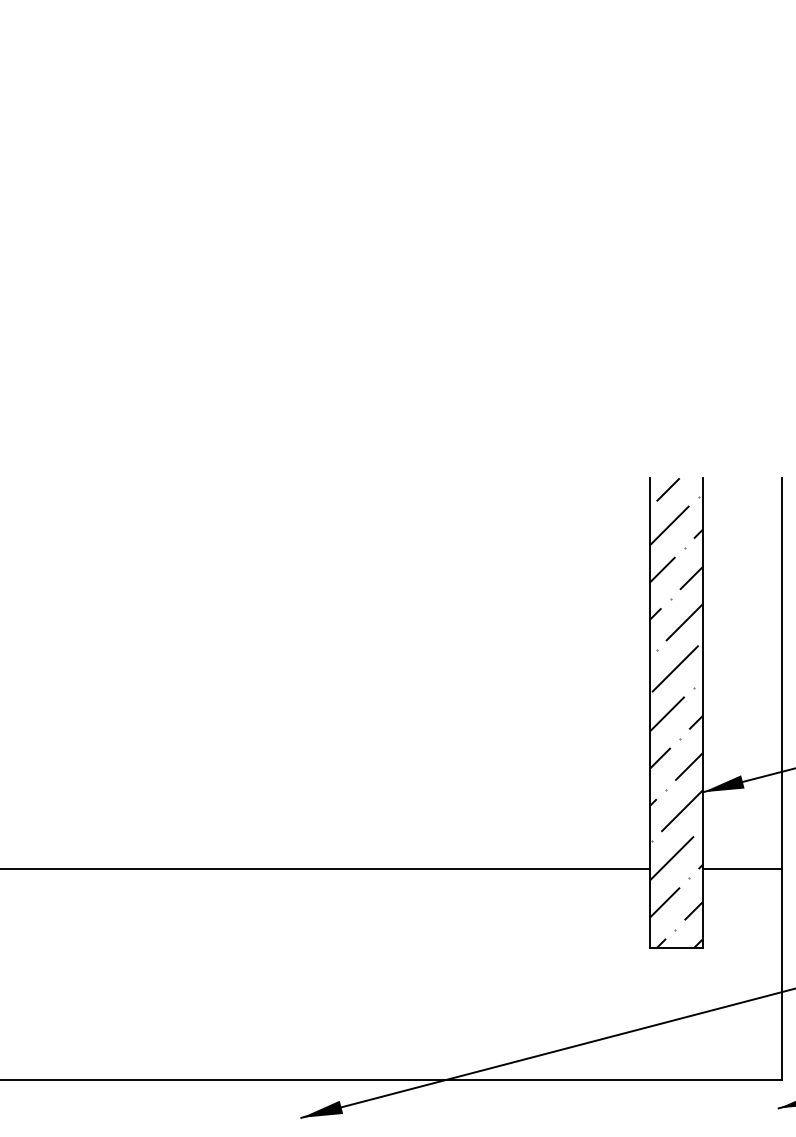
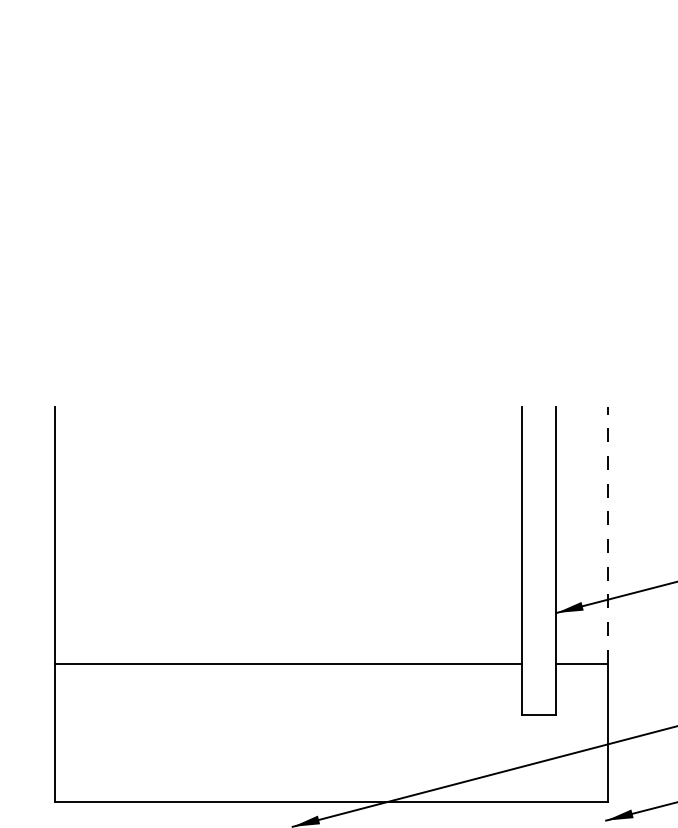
line: (782, 672) -> (608, 534), solid -> dashed
hatch: (675, 712) -> (538, 560), removed

